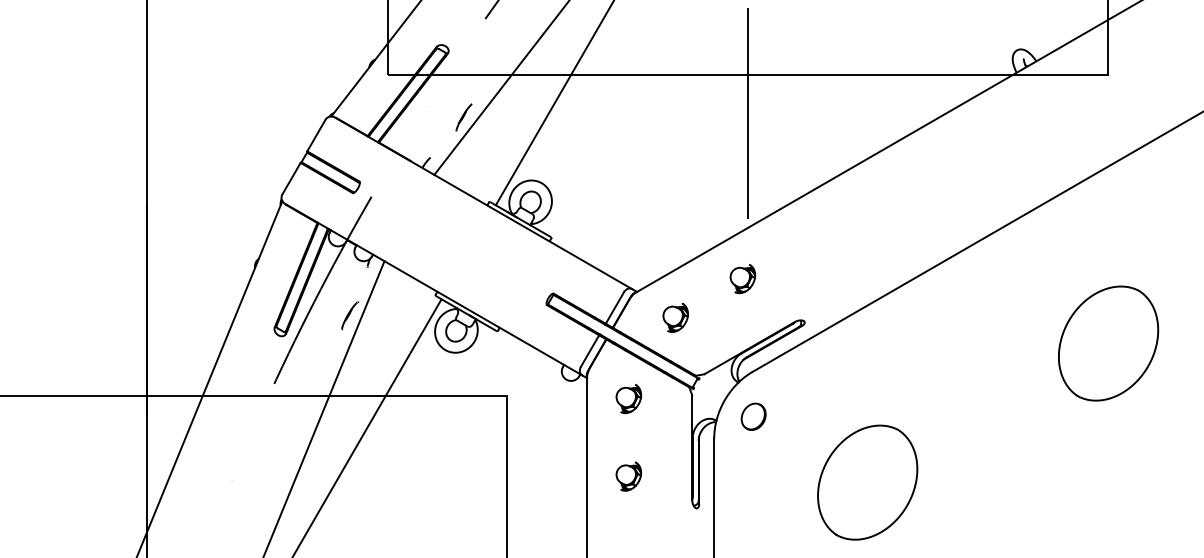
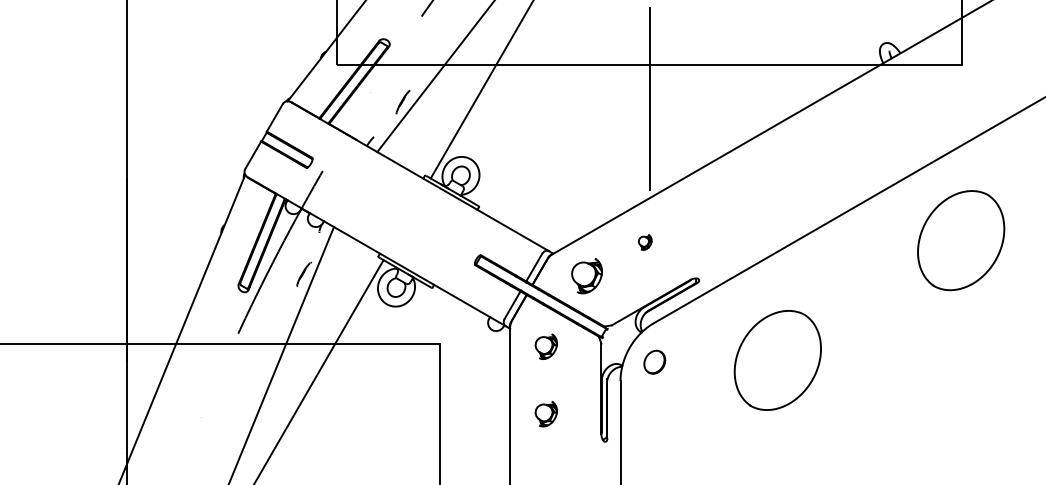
part: (741, 279) -> (644, 242), size x0.6
part: (675, 318) -> (586, 276), size x1.4
part: (1108, 343) -> (961, 240), moved
part: (867, 482) -> (777, 360), moved

